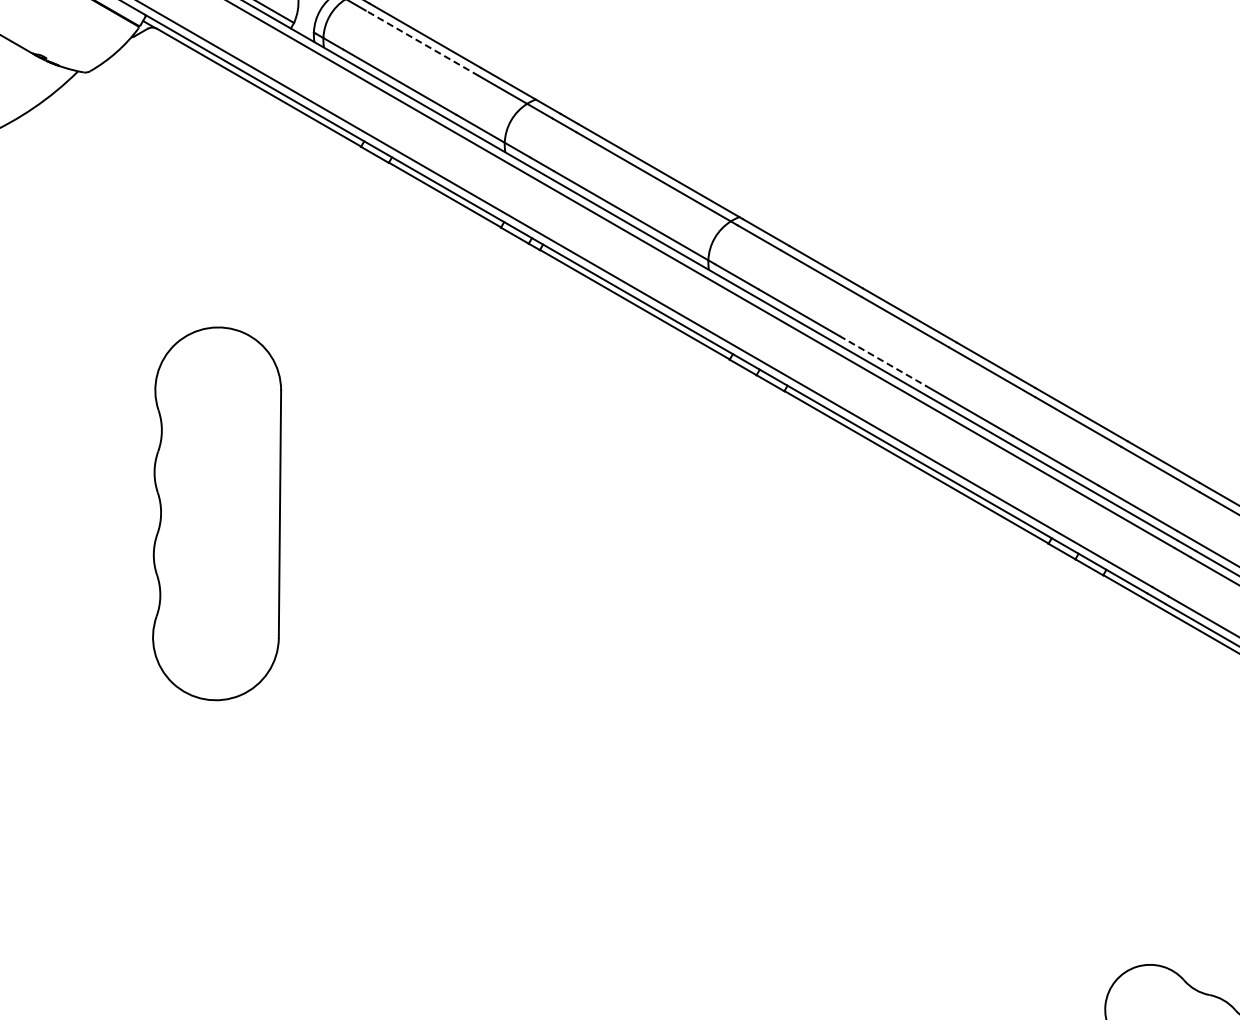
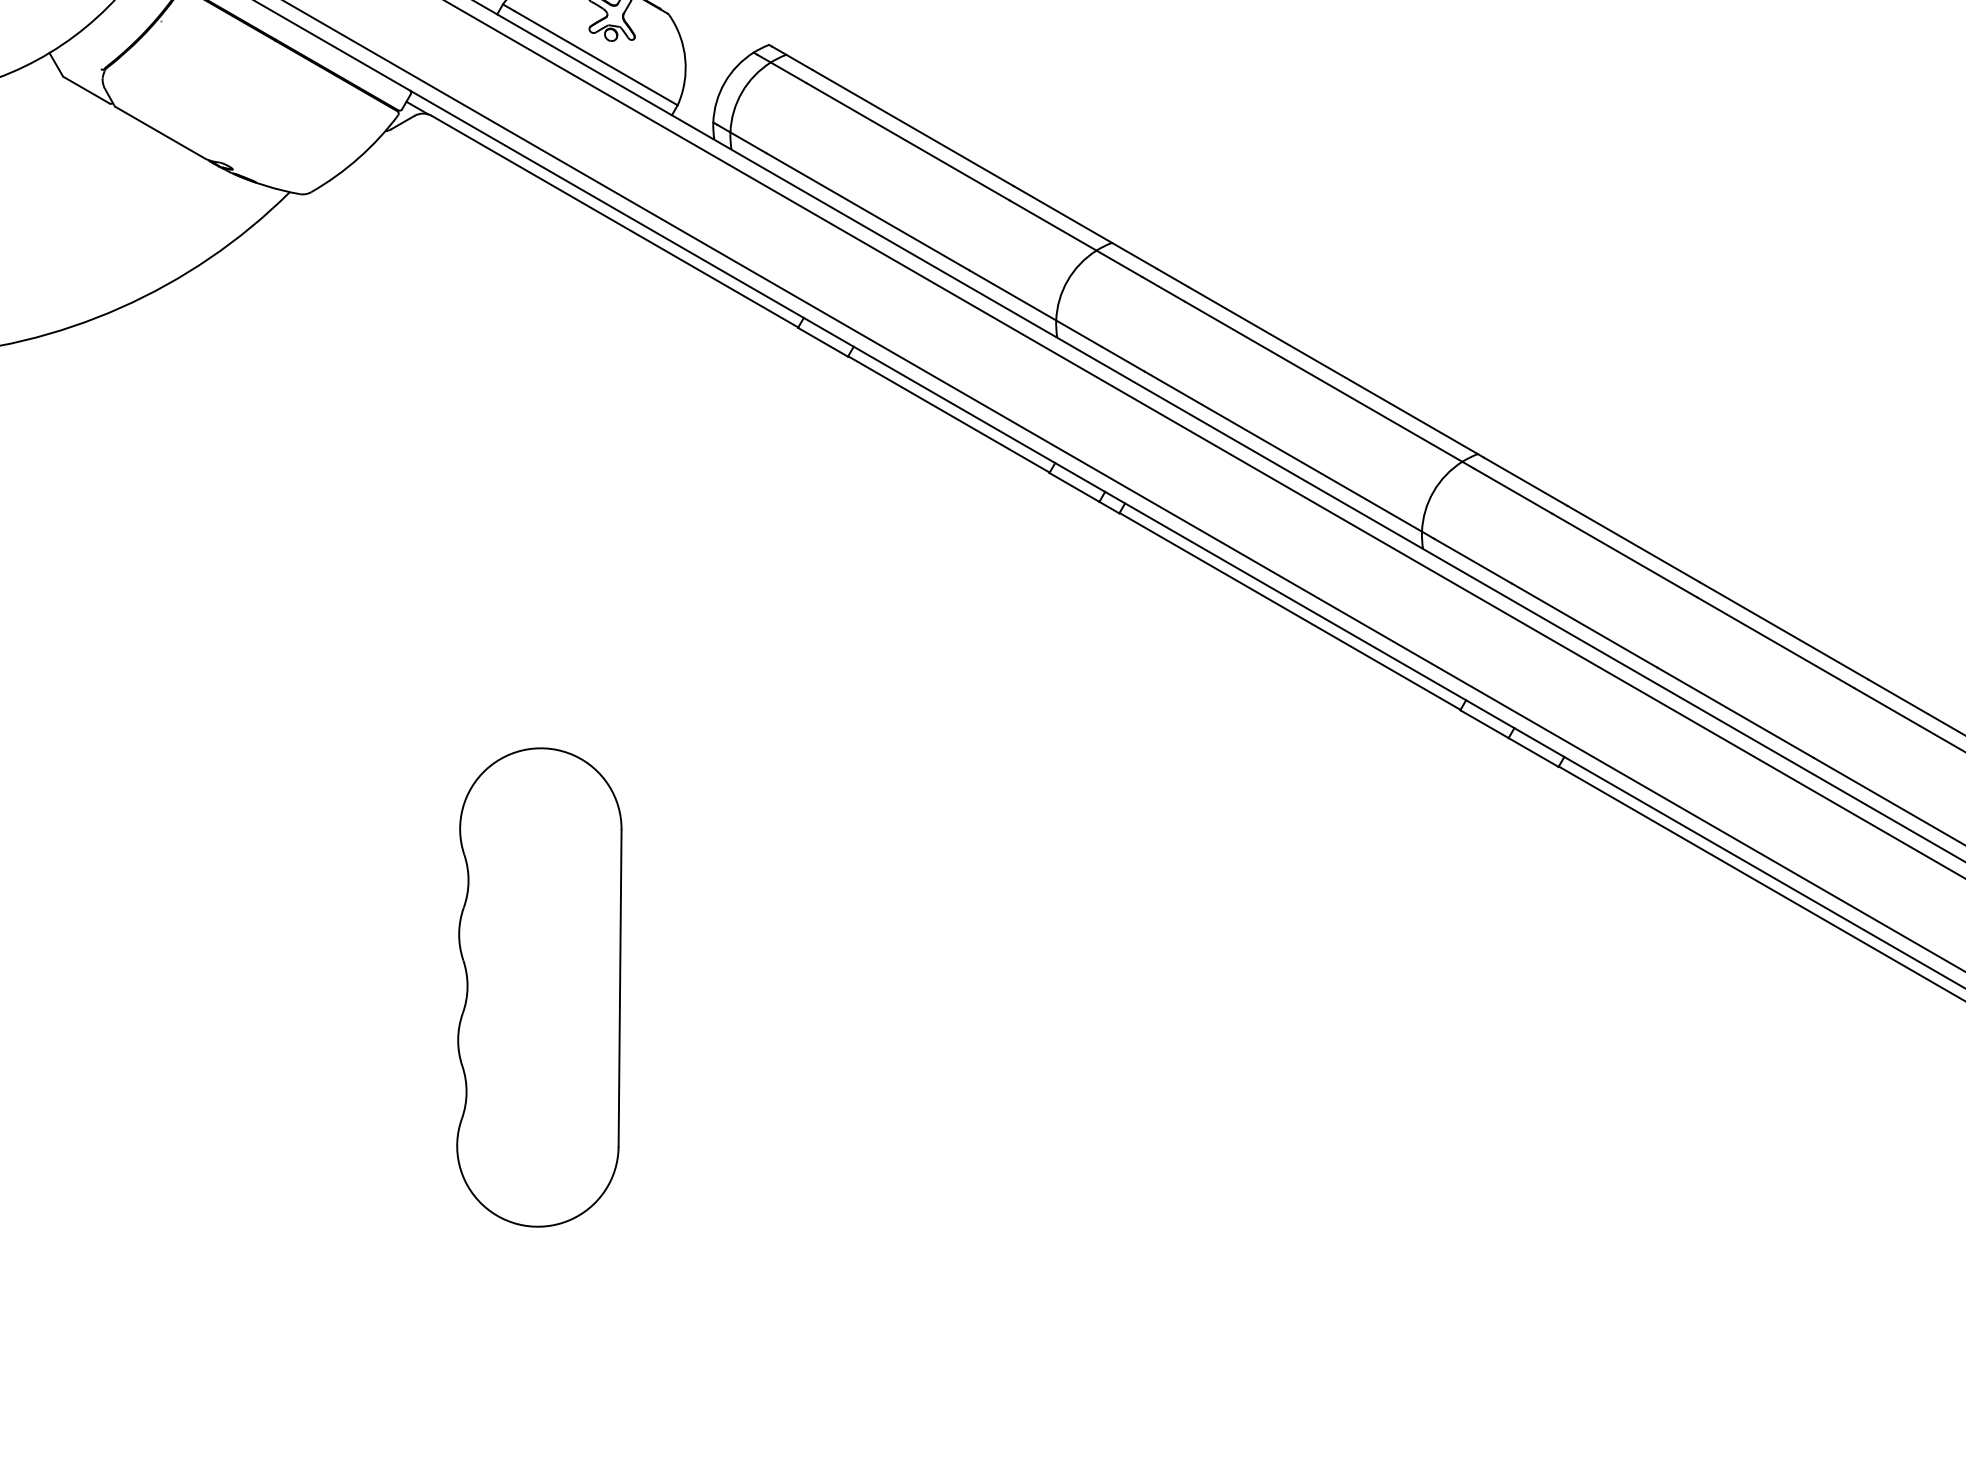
line: (421, 43) -> (906, 142), dashed -> solid
line: (883, 361) -> (1736, 713), dashed -> solid
part: (216, 514) -> (538, 988), size x0.71

